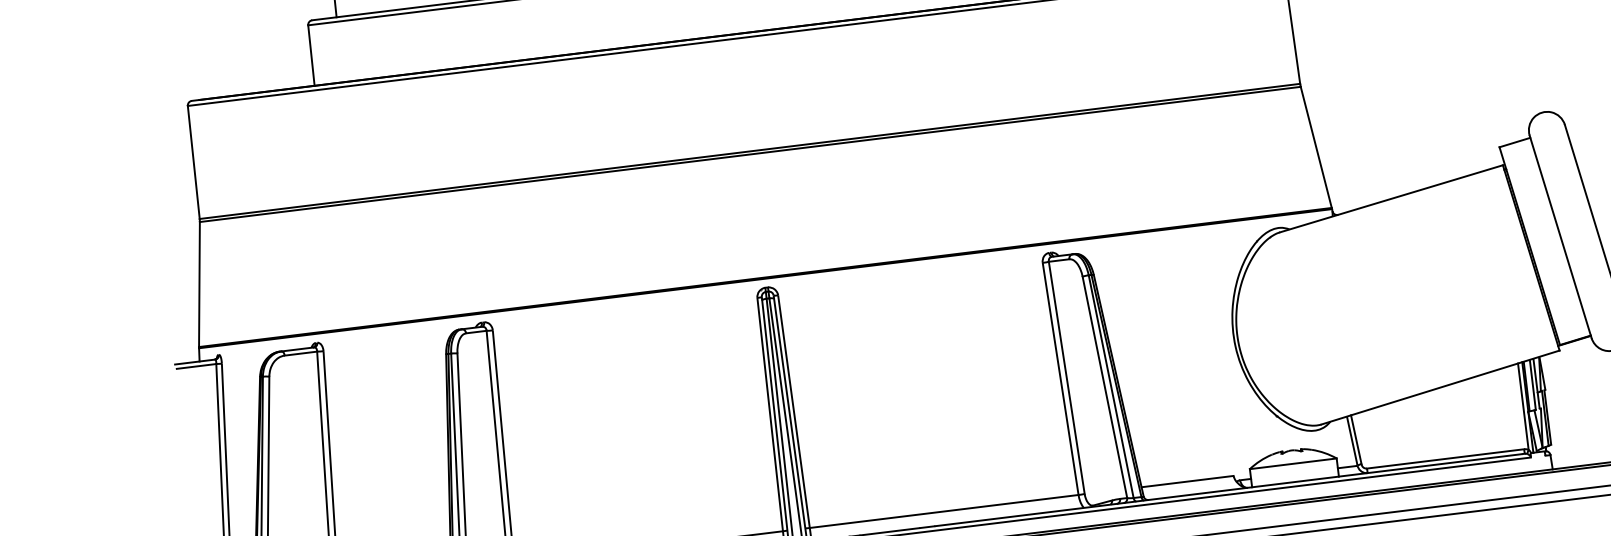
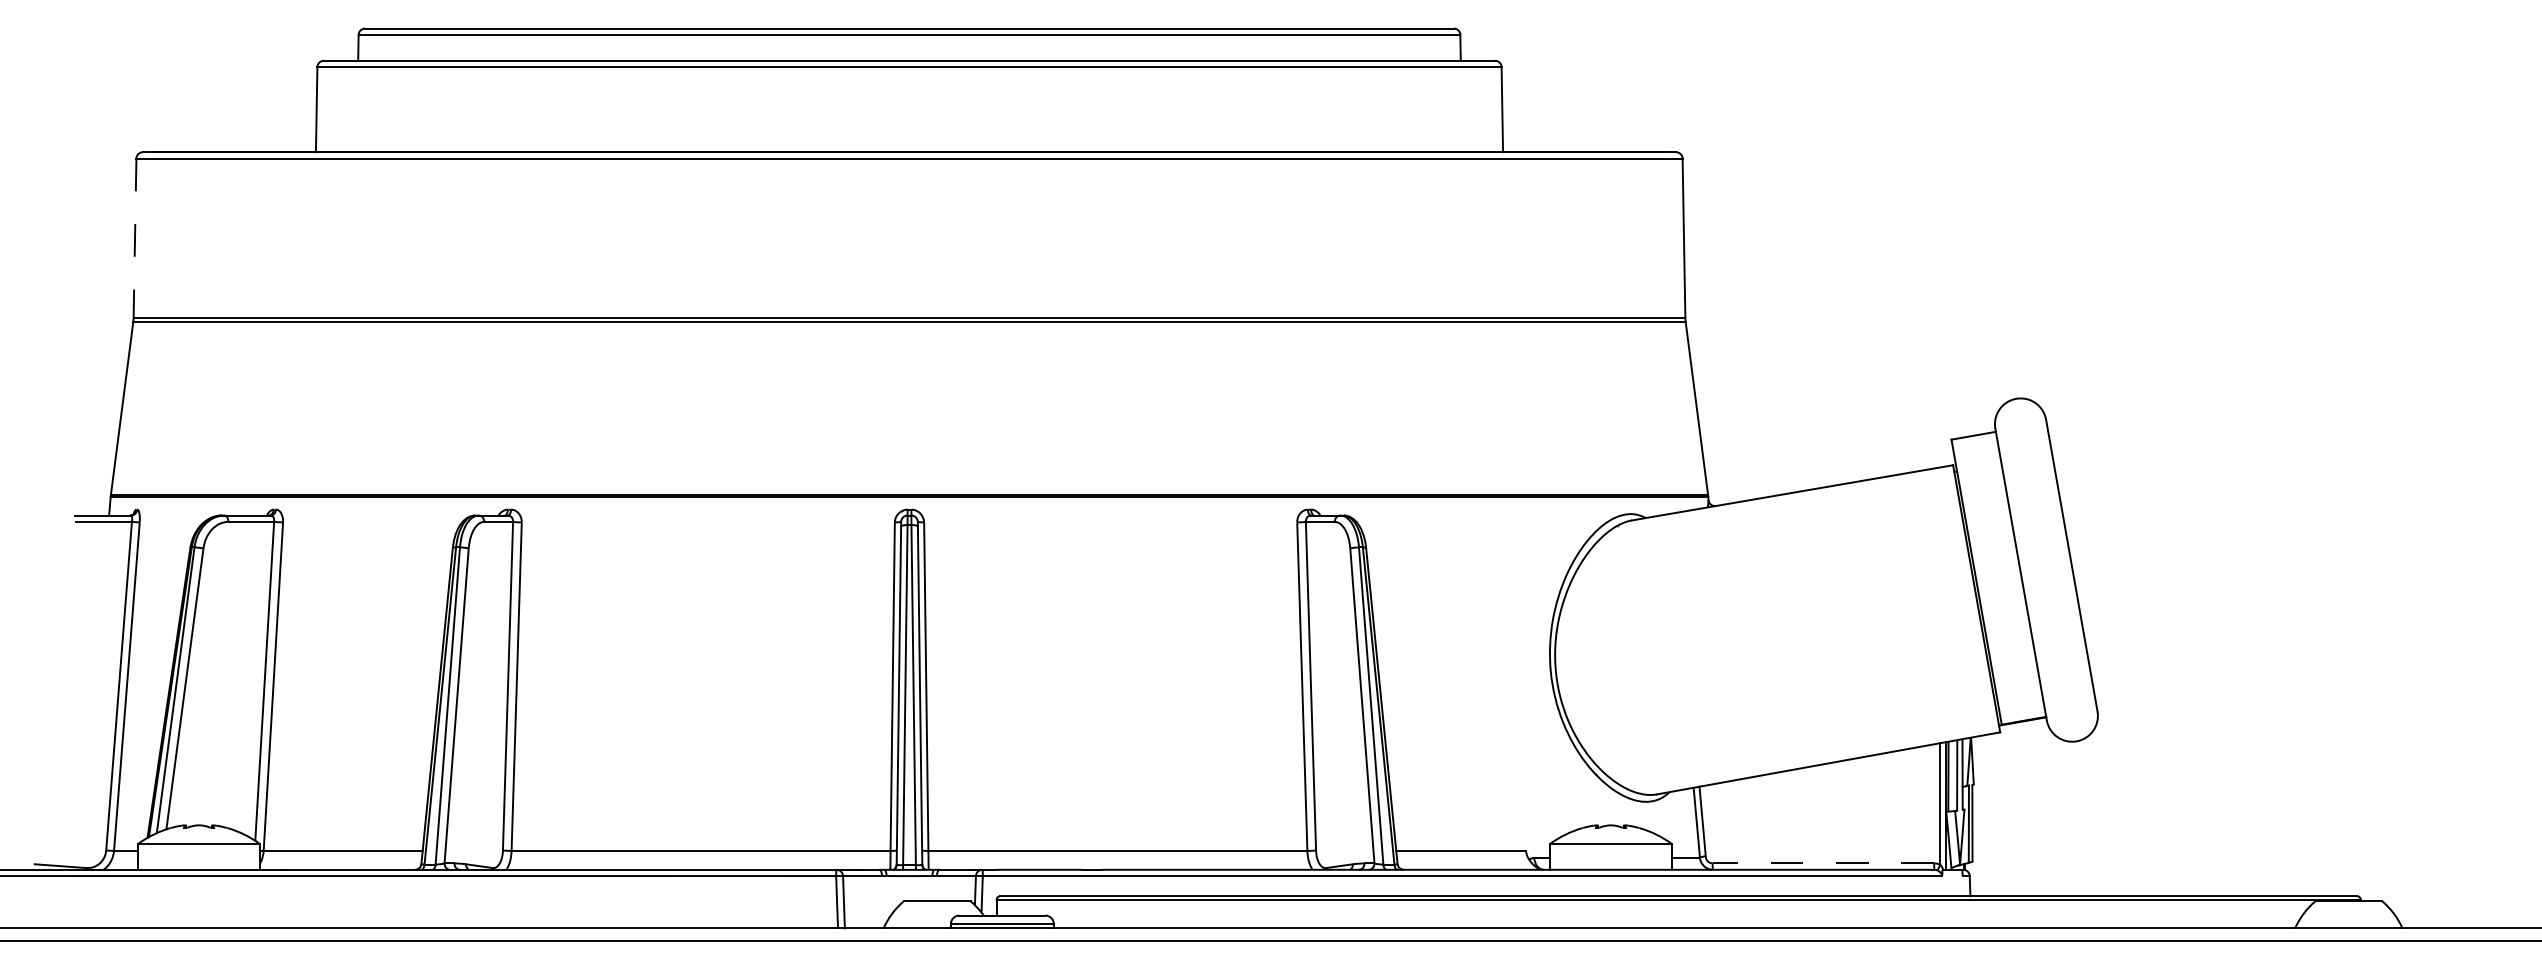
line: (194, 162) -> (135, 238), solid -> dashed
line: (1445, 458) -> (1823, 863), solid -> dashed

